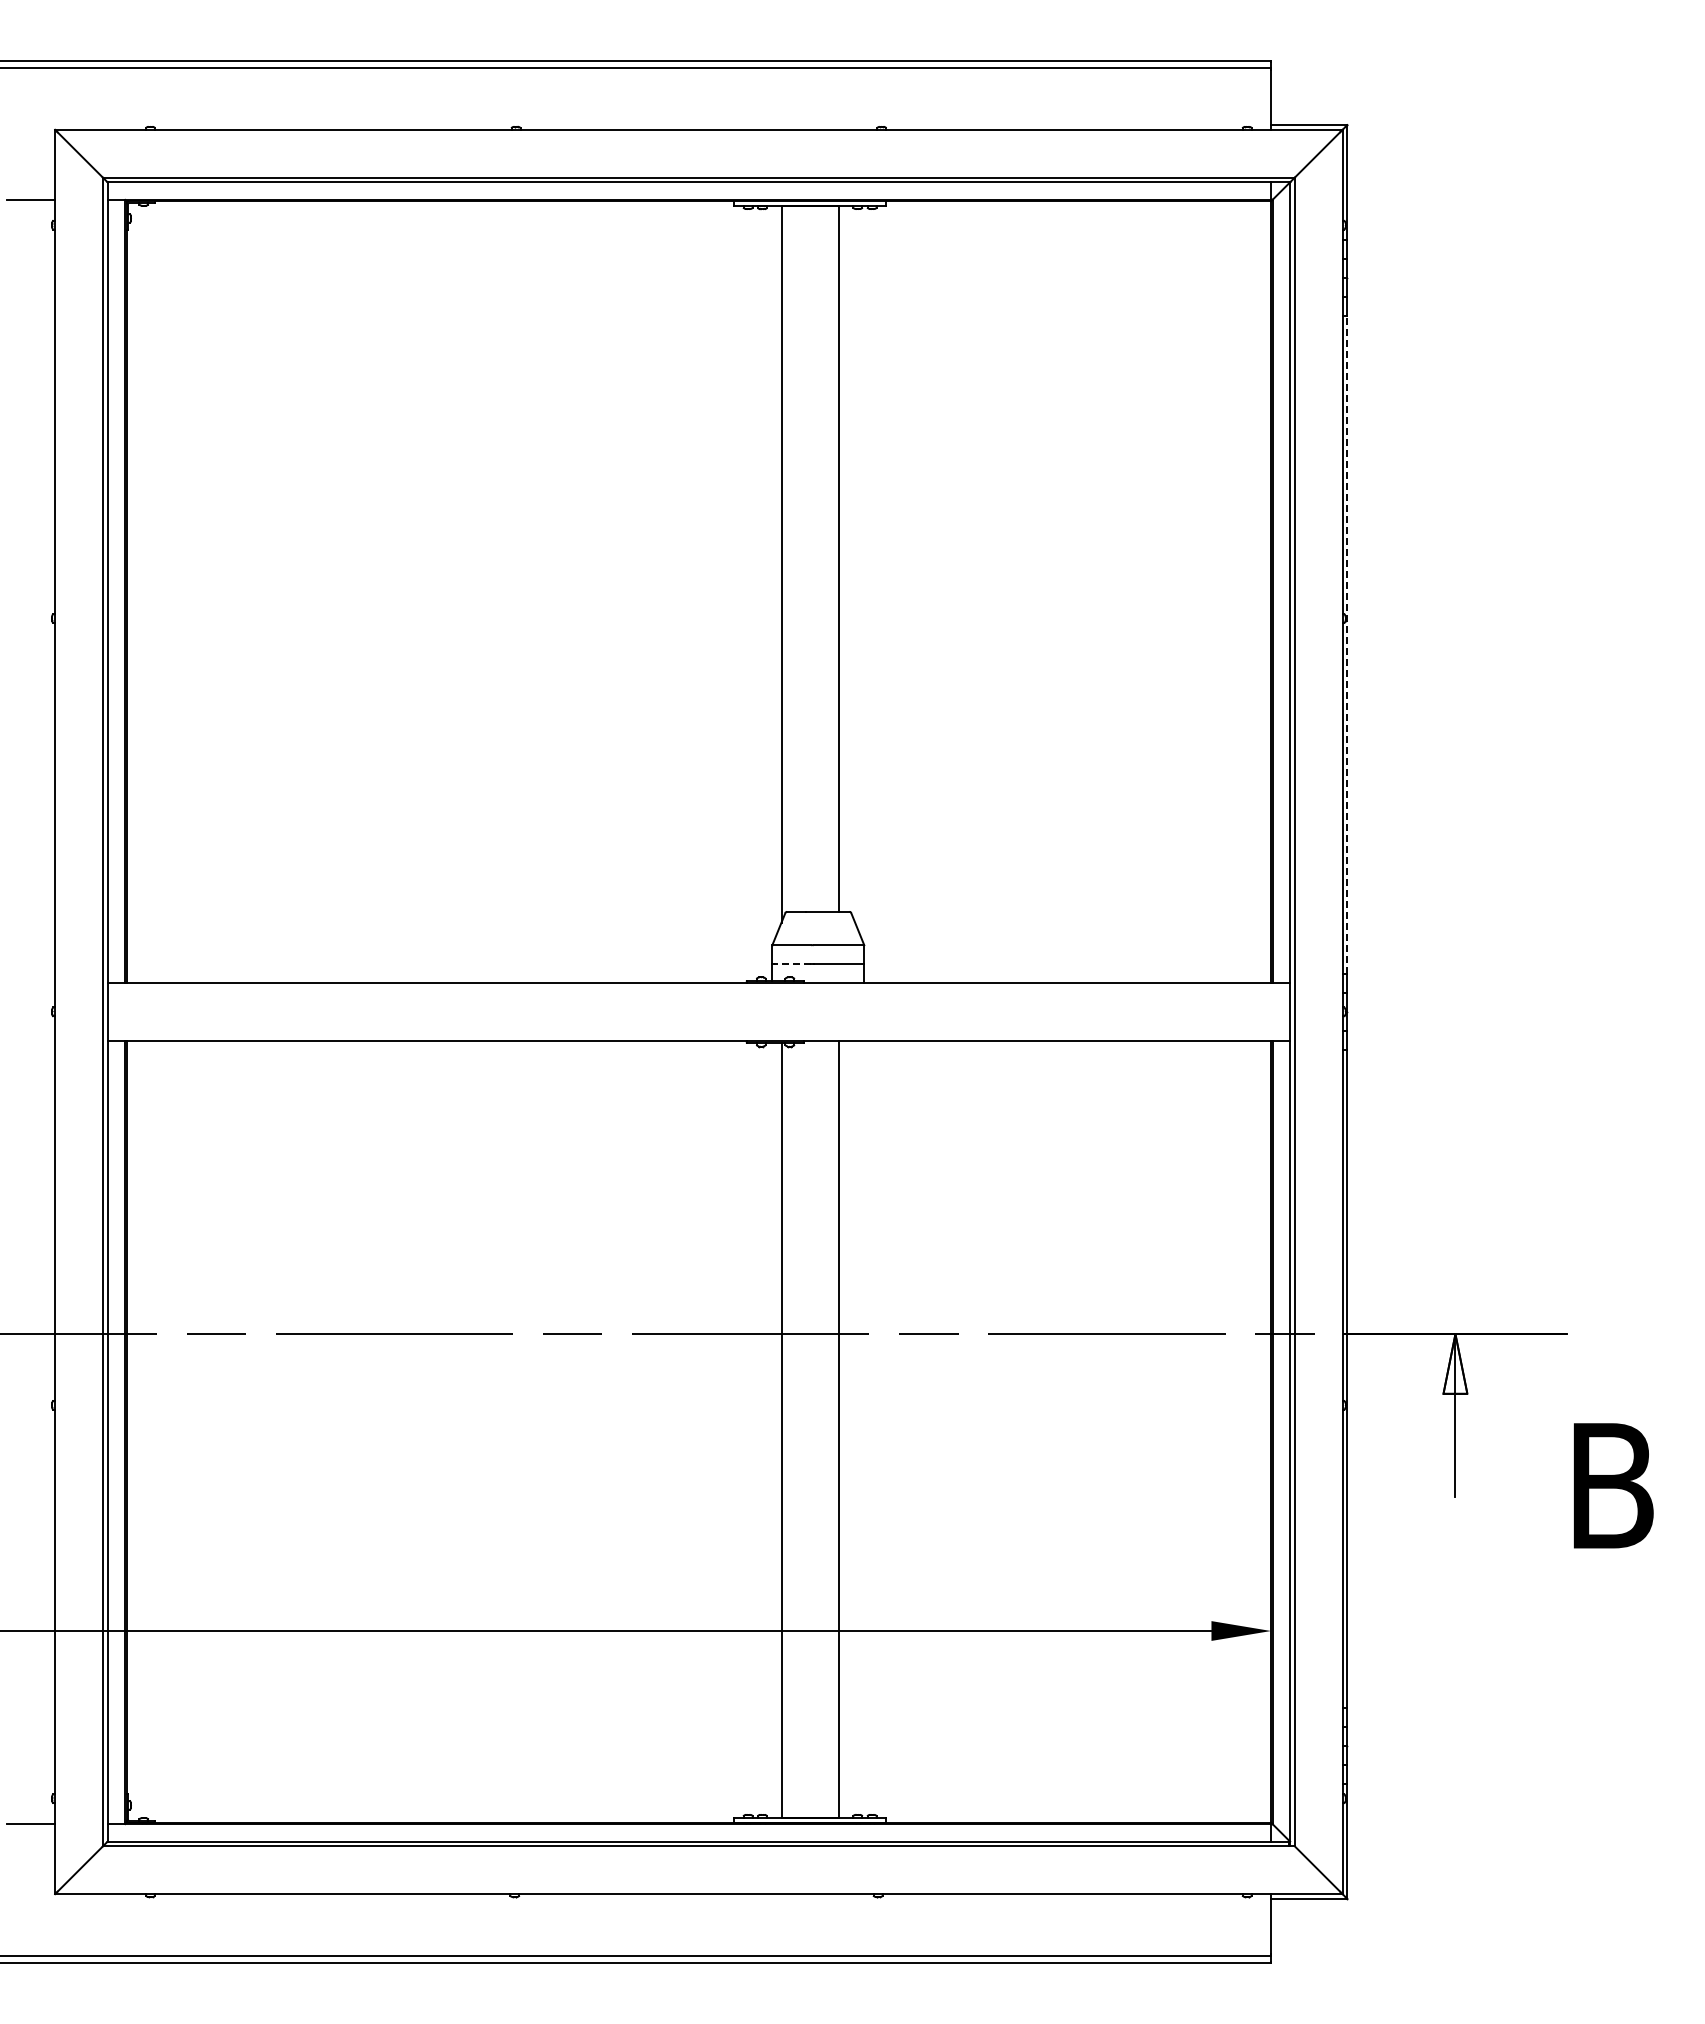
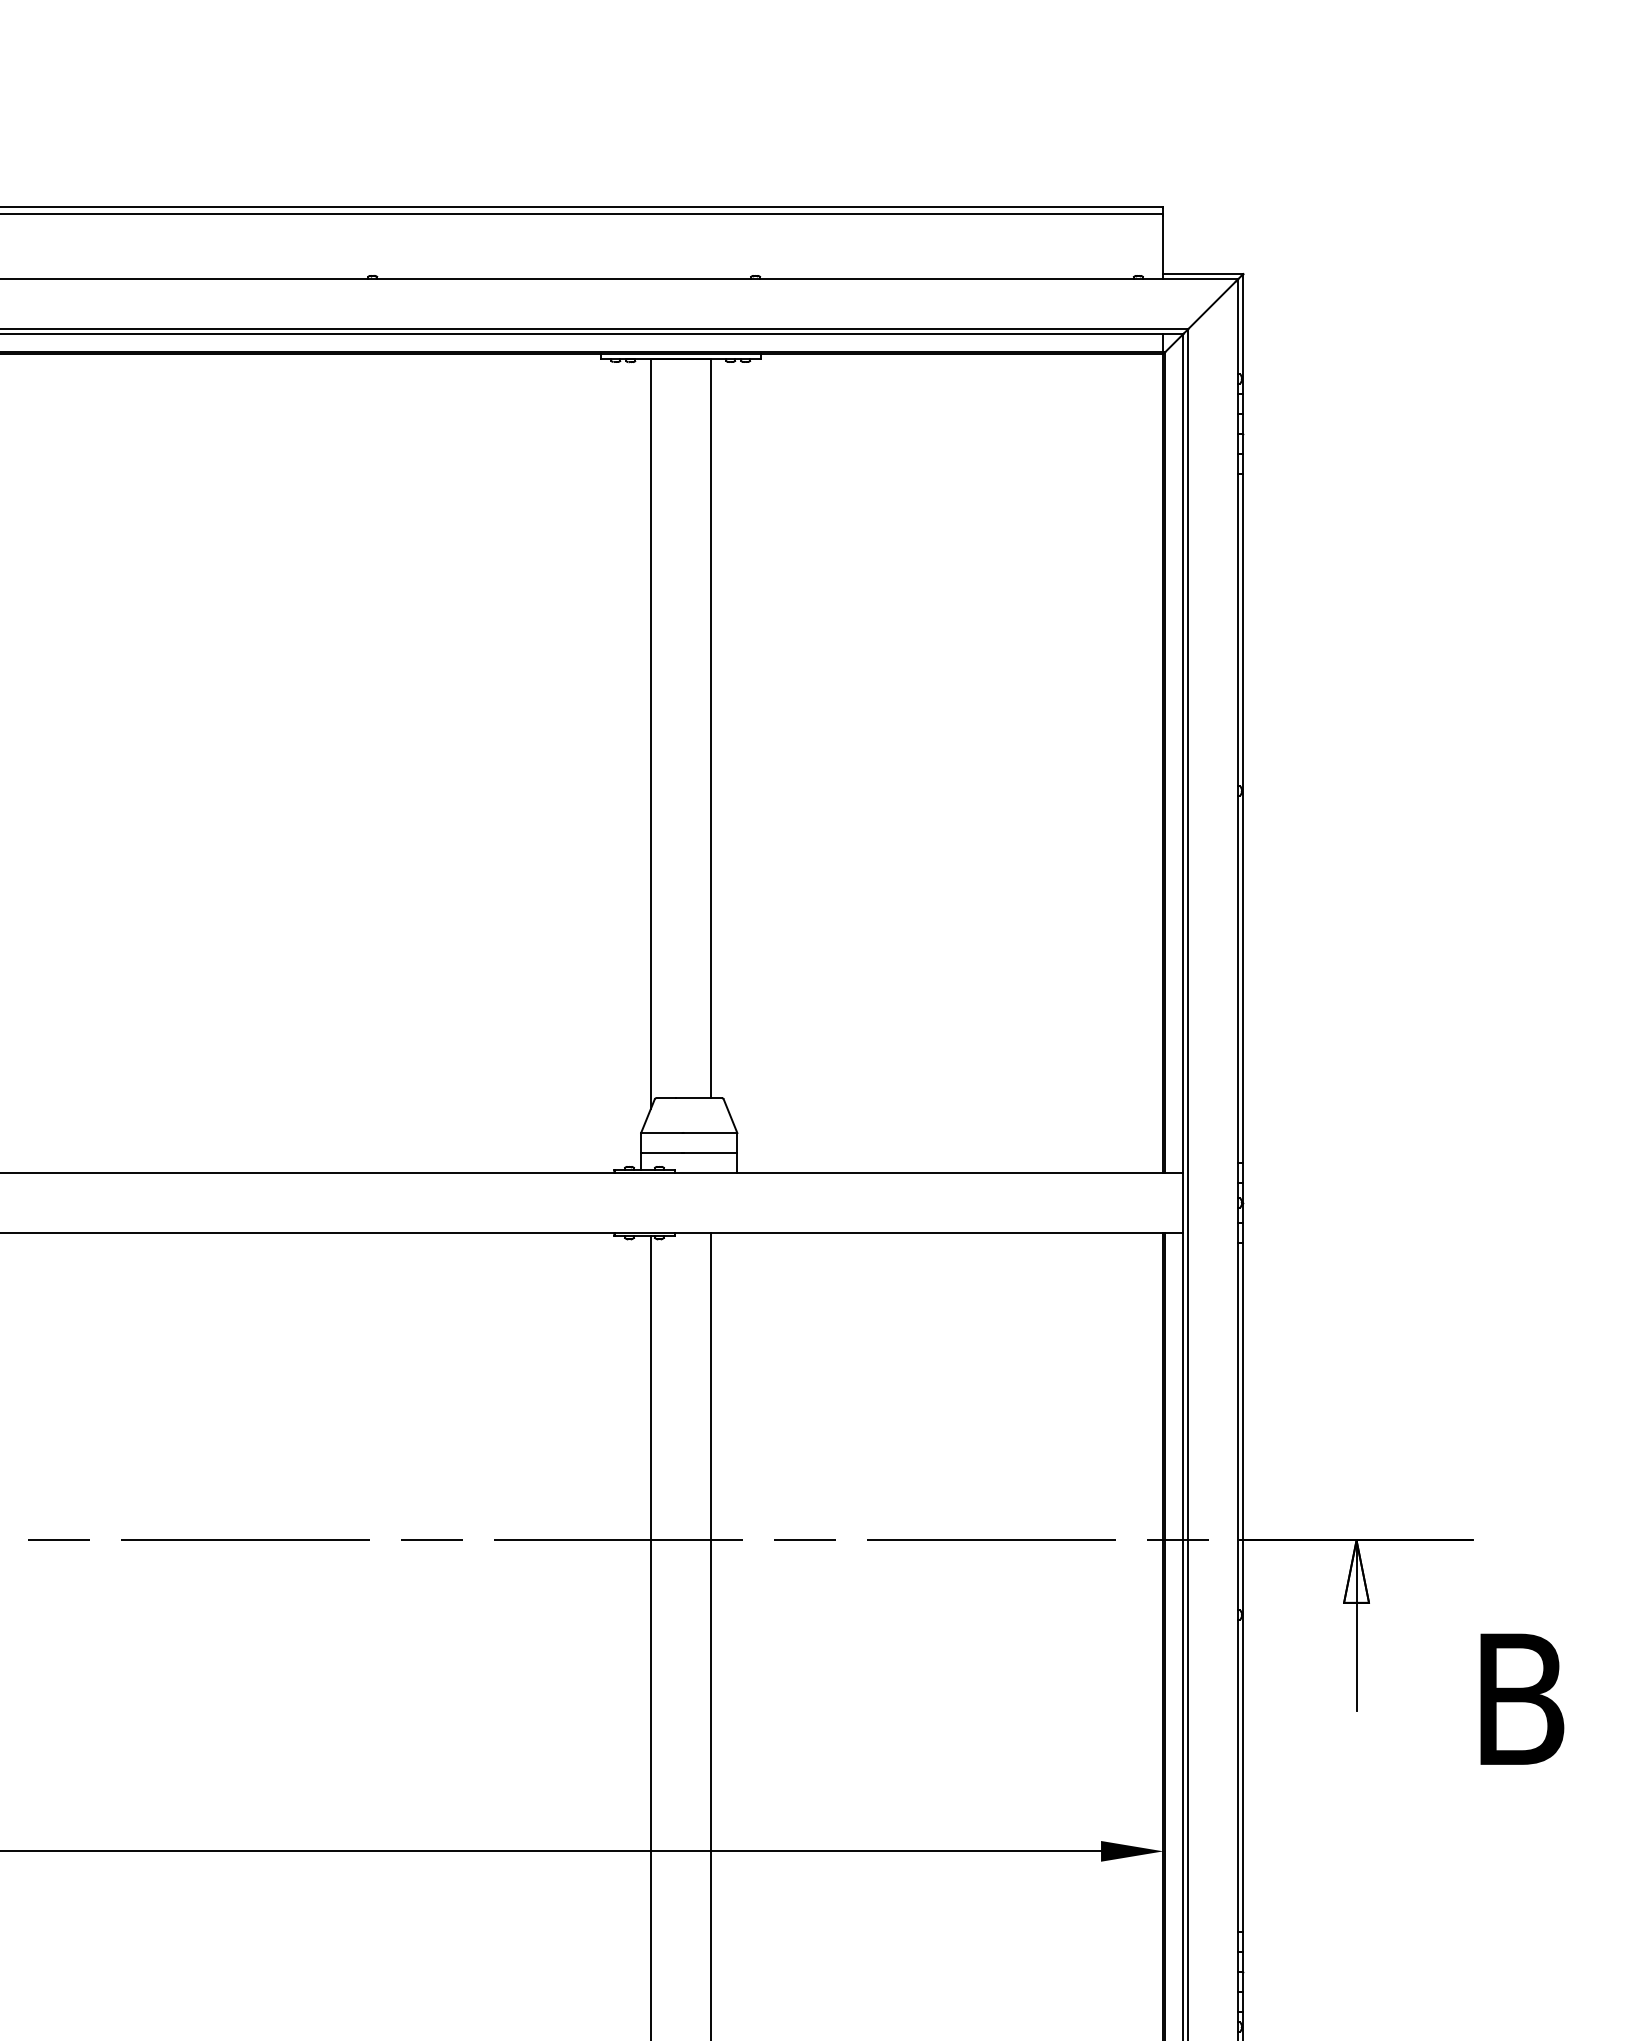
line: (1347, 644) -> (1243, 818), dashed -> solid
line: (792, 964) -> (662, 1153), dashed -> solid

